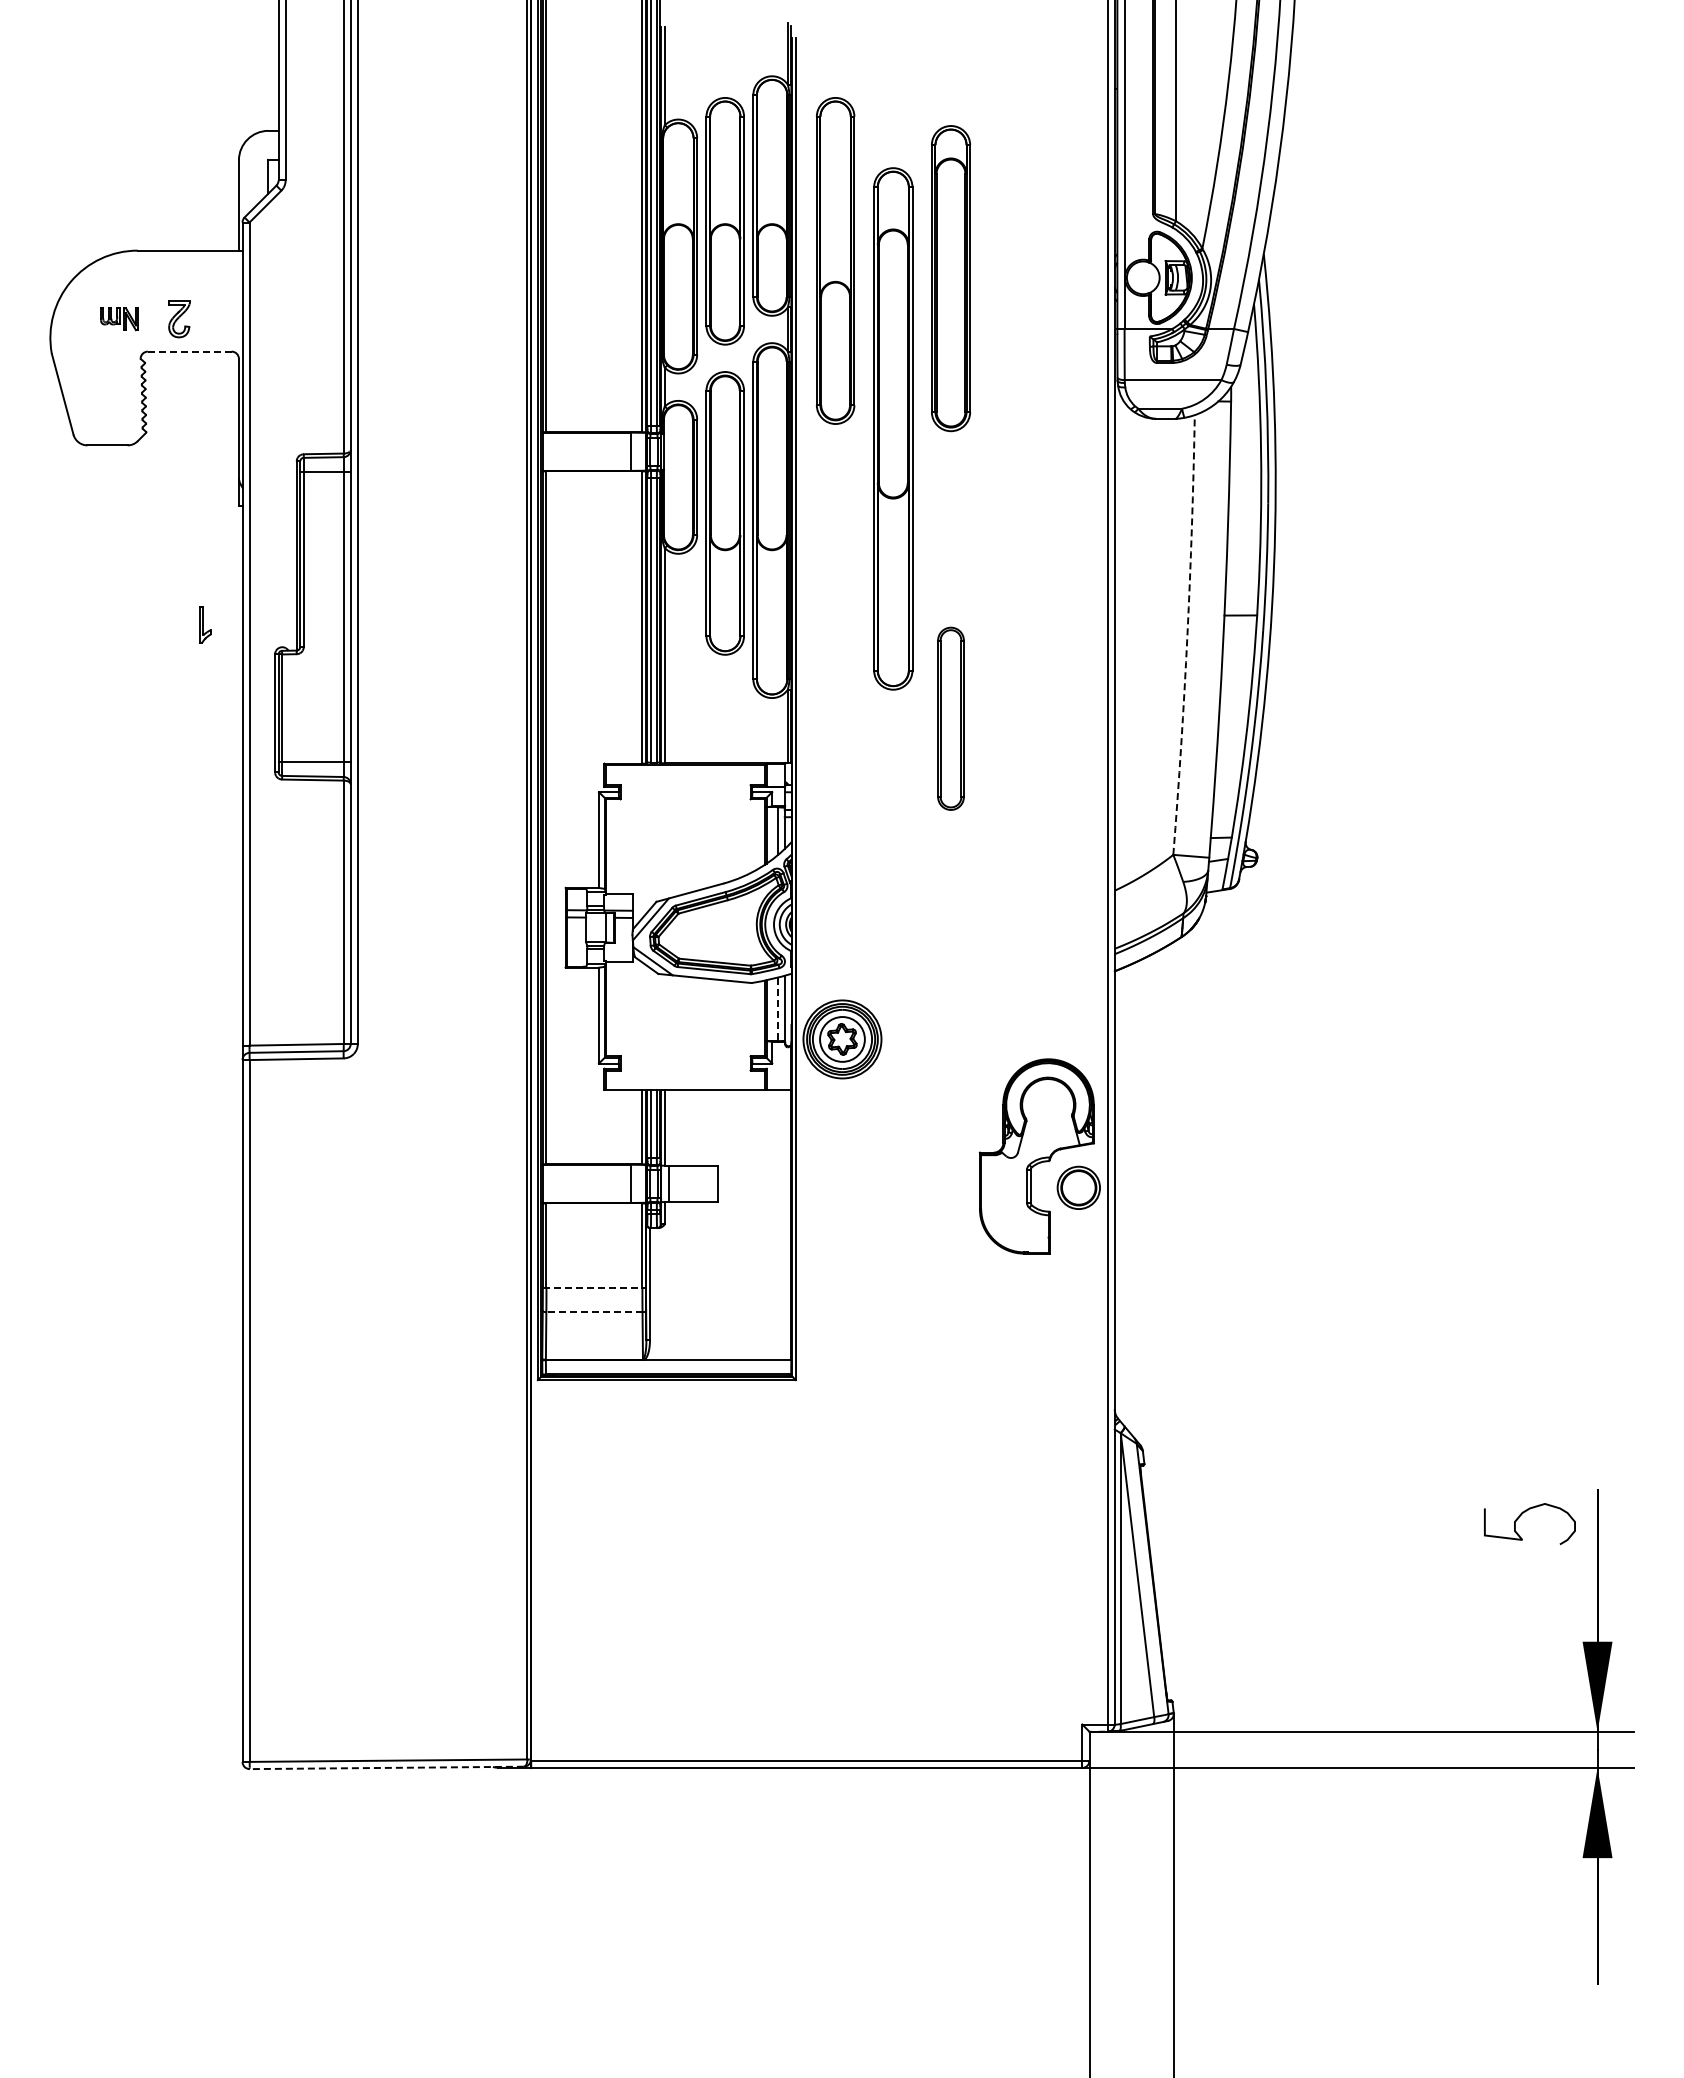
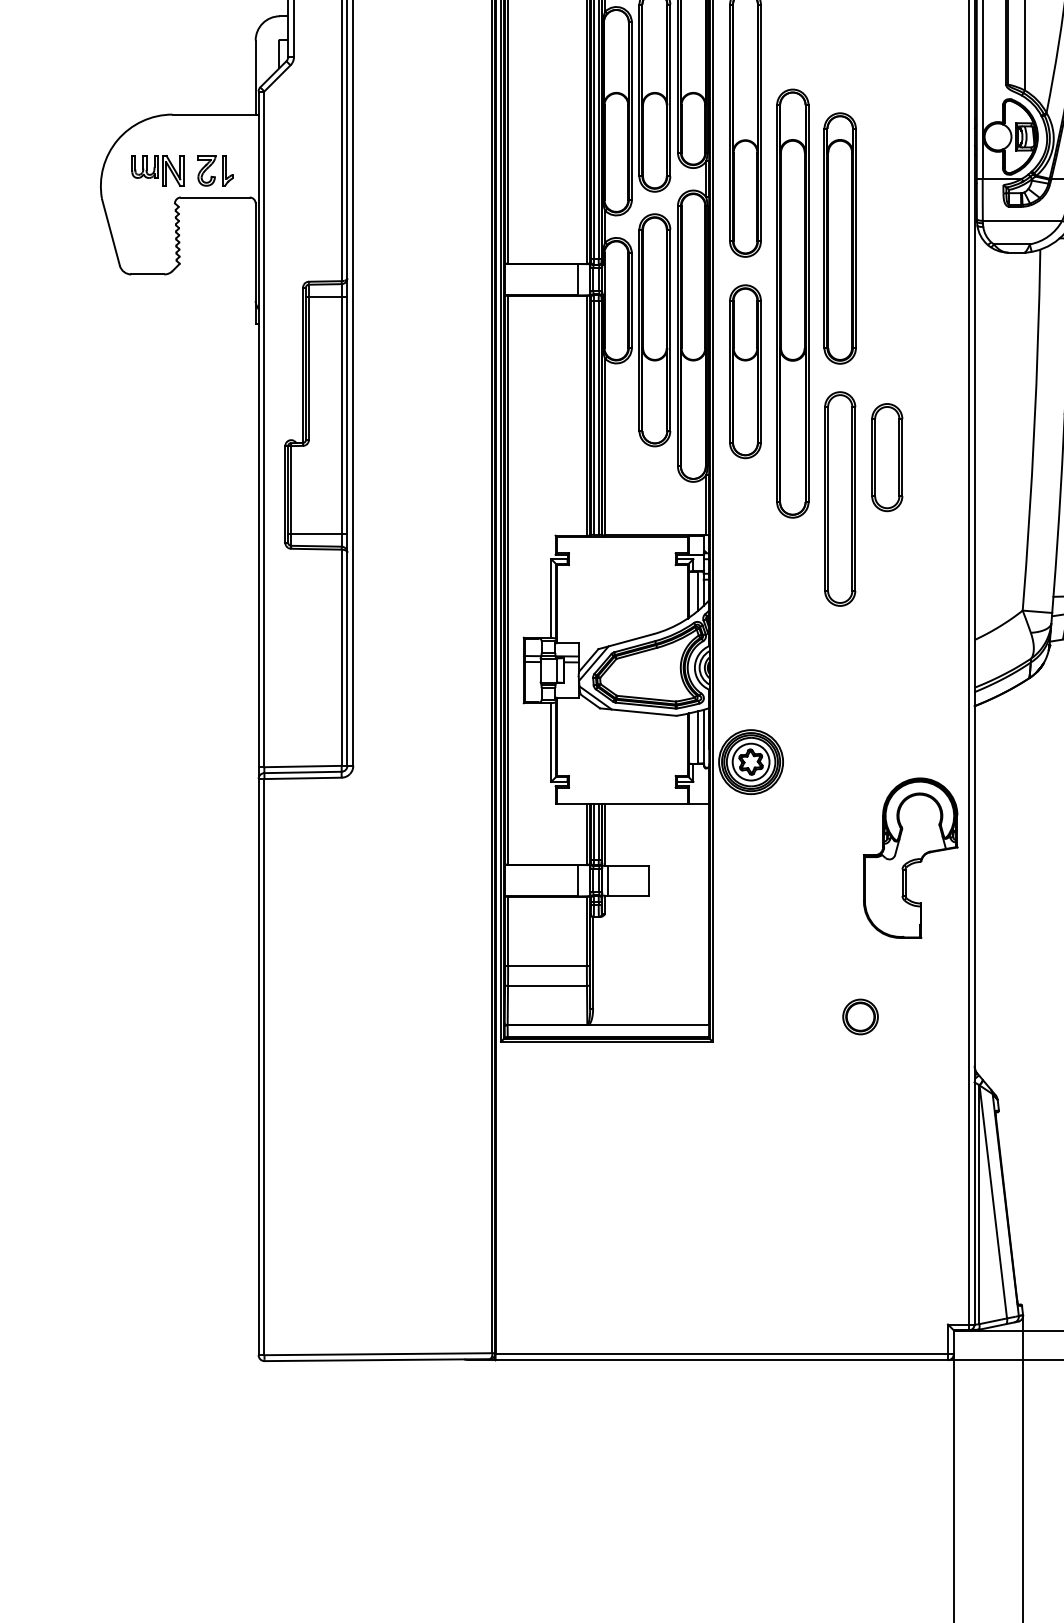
part: (951, 278) -> (840, 238), moved
part: (119, 319) -> (157, 171), size x1.67
line: (189, 351) -> (215, 197), dashed -> solid
part: (893, 428) -> (792, 303), moved
part: (835, 563) -> (745, 371), added
part: (205, 624) -> (228, 170), moved
arc: (1187, 635) -> (1034, 430), dashed -> solid
part: (1008, 668) -> (887, 457), added
part: (950, 718) -> (839, 498), size x1.43
line: (777, 1009) -> (697, 737), dashed -> solid
part: (1078, 1187) -> (860, 1016), moved
line: (594, 1287) -> (547, 965), dashed -> solid
line: (593, 1312) -> (546, 986), dashed -> solid
line: (386, 1767) -> (376, 1359), dashed -> solid

